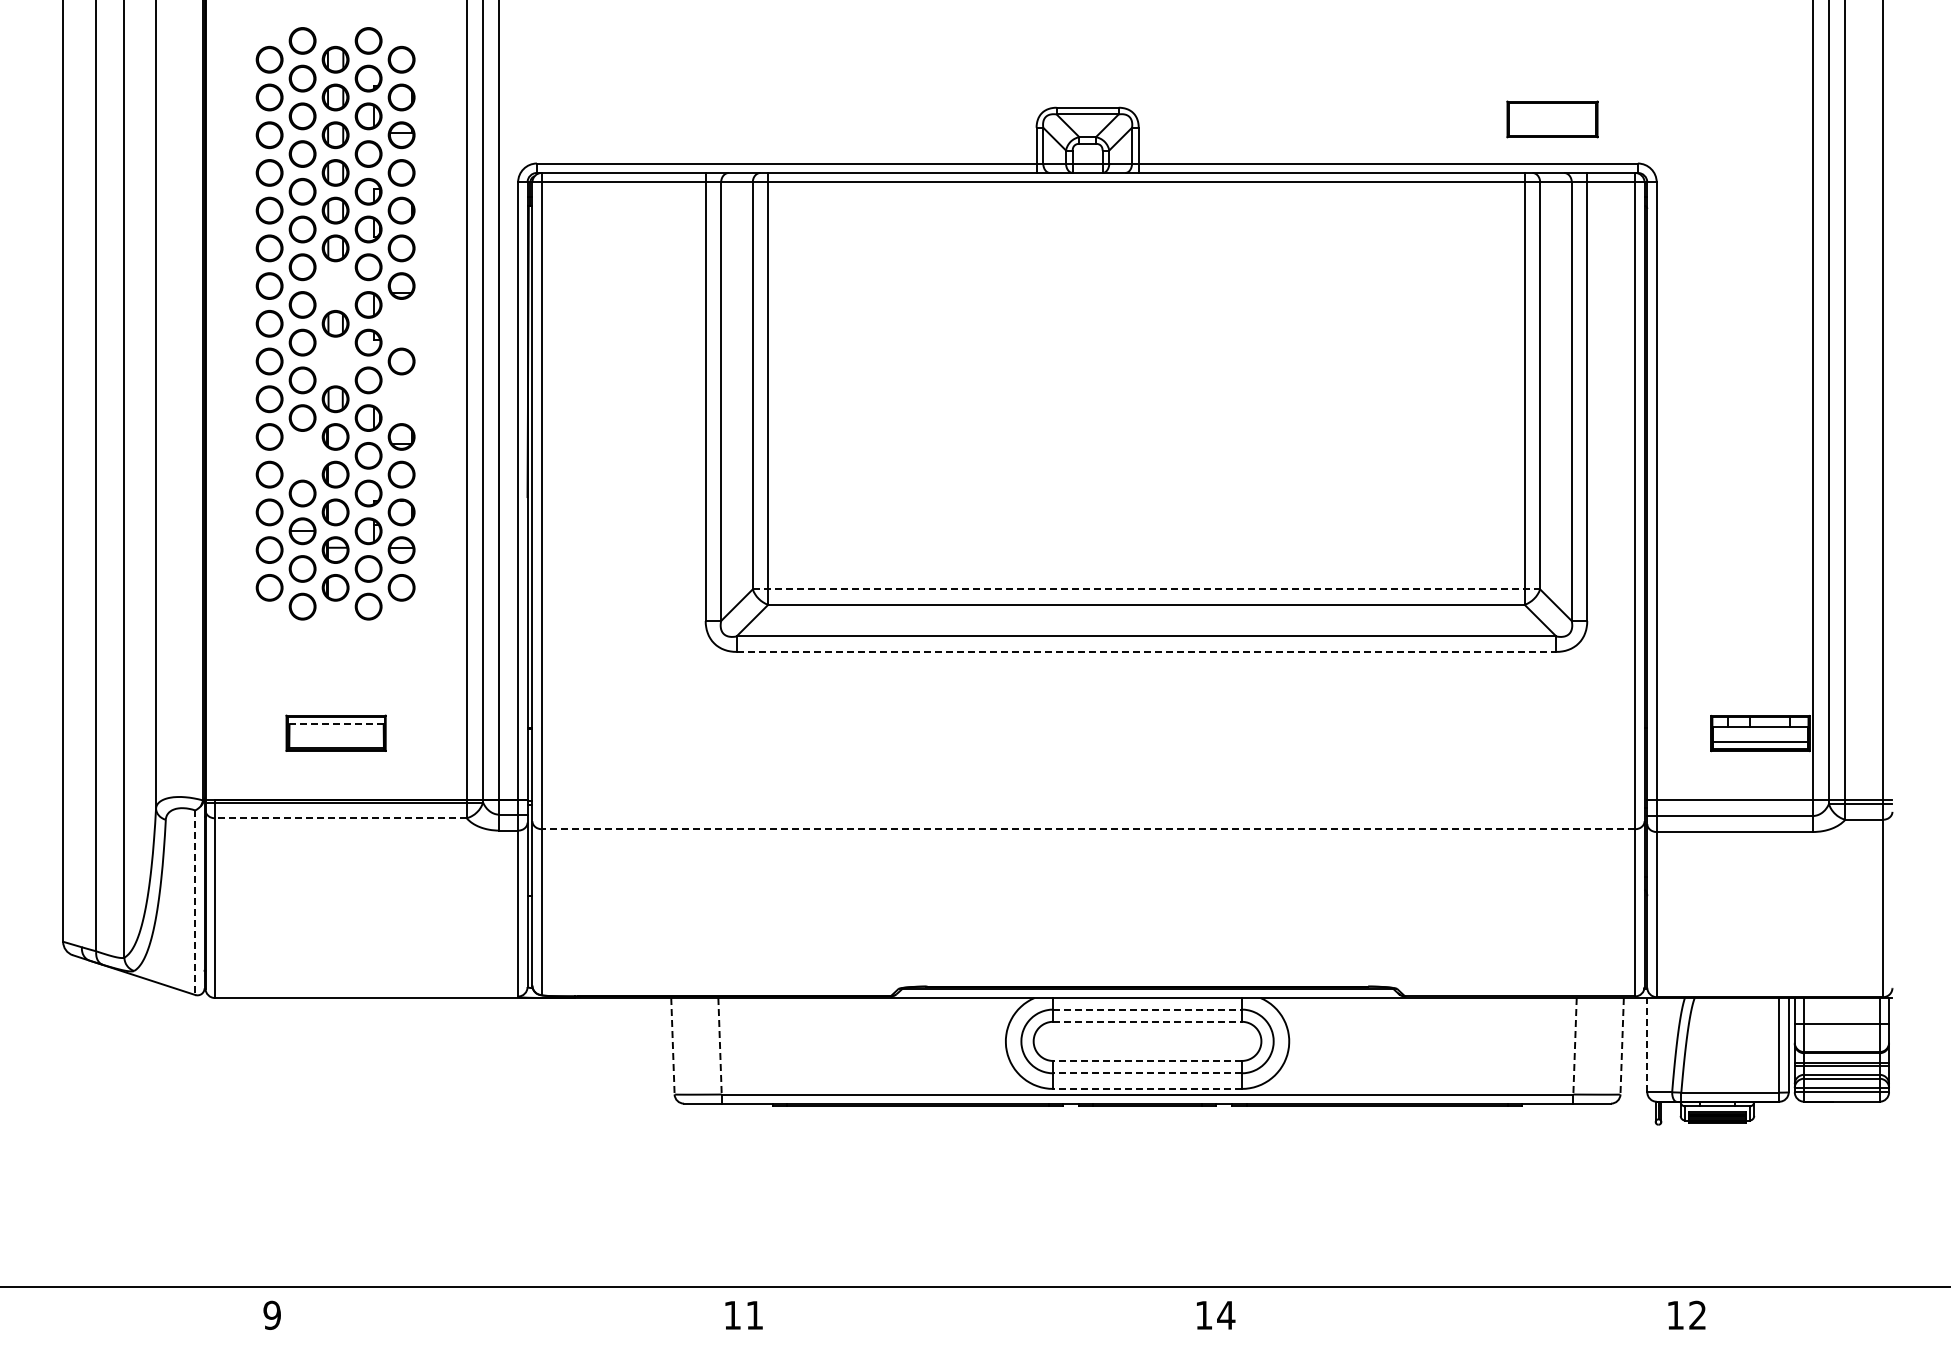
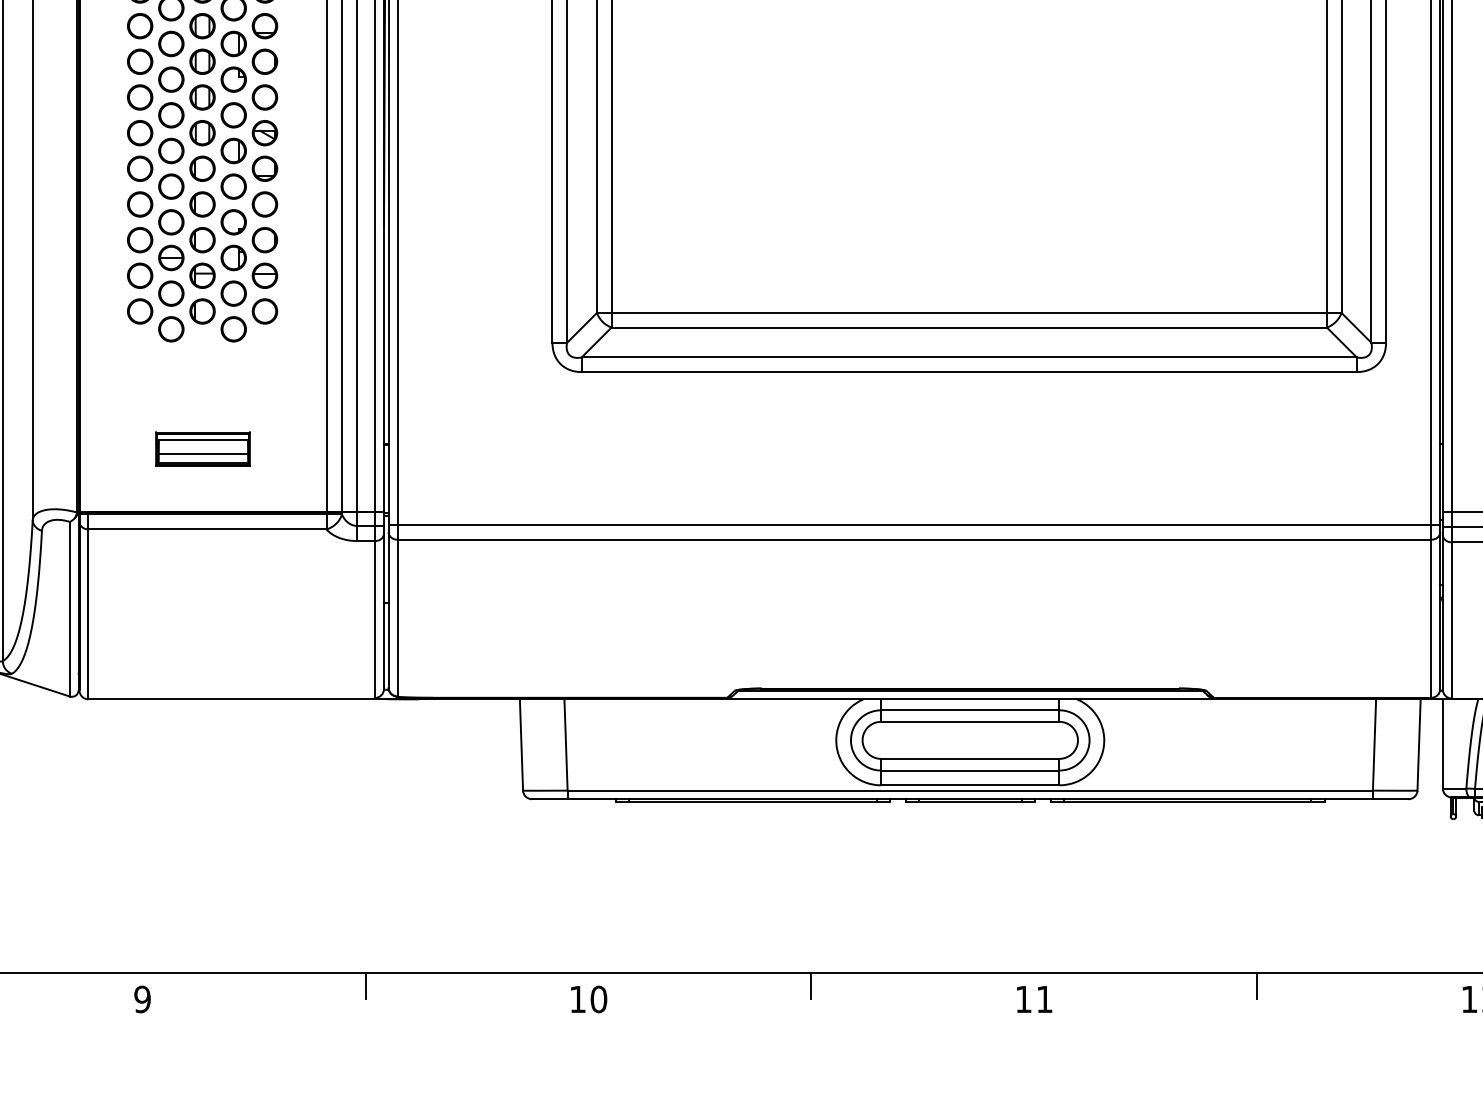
part: (335, 285) -> (202, 25), added
part: (401, 323) -> (264, 61), added
part: (335, 361) -> (202, 97), added
part: (401, 399) -> (264, 133), added
part: (302, 455) -> (171, 186), added
line: (1146, 589) -> (969, 313), dashed -> solid
line: (1146, 651) -> (969, 371), dashed -> solid
line: (336, 724) -> (203, 440), dashed -> solid
line: (336, 738) -> (203, 453), added
line: (1088, 813) -> (914, 524), added
line: (340, 818) -> (207, 529), dashed -> solid
line: (1088, 829) -> (914, 540), dashed -> solid
line: (195, 903) -> (70, 609), dashed -> solid
line: (1148, 1009) -> (971, 710), dashed -> solid
line: (1148, 1021) -> (971, 721), dashed -> solid
line: (1647, 1044) -> (1443, 743), dashed -> solid
line: (672, 1046) -> (521, 745), dashed -> solid
line: (720, 1046) -> (566, 745), dashed -> solid
line: (1575, 1046) -> (1374, 745), dashed -> solid
line: (1622, 1046) -> (1419, 745), dashed -> solid
line: (1147, 1060) -> (970, 758), dashed -> solid
line: (1147, 1073) -> (970, 770), dashed -> solid
line: (1147, 1088) -> (970, 784), dashed -> solid
line: (508, 1301) -> (365, 986), added
line: (979, 1301) -> (811, 986), added
line: (1451, 1301) -> (1257, 986), added
text: (754, 1314) -> (598, 998), 11 -> 10
text: (1226, 1315) -> (1044, 999), 14 -> 11

